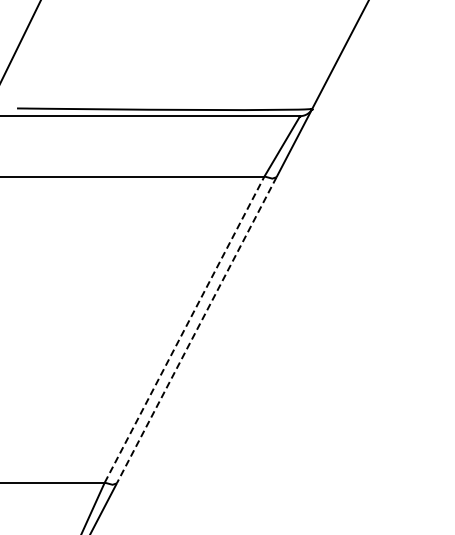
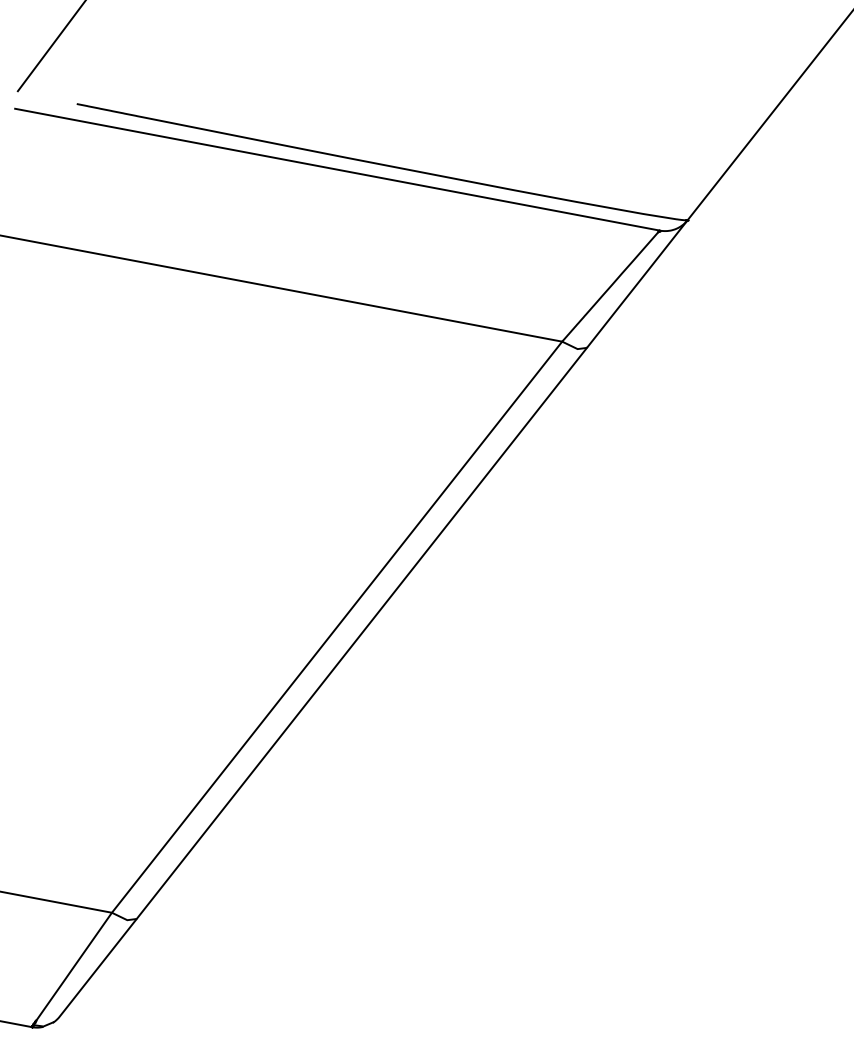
line: (184, 329) -> (336, 626), dashed -> solid
line: (196, 330) -> (361, 633), dashed -> solid

